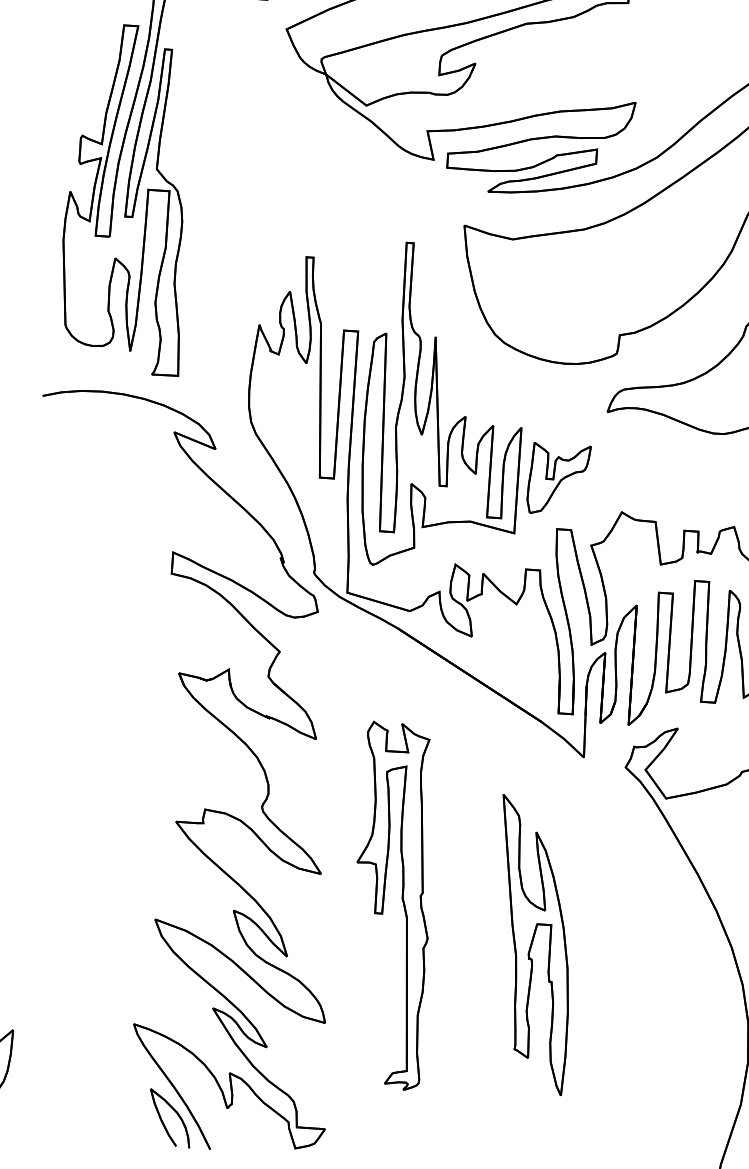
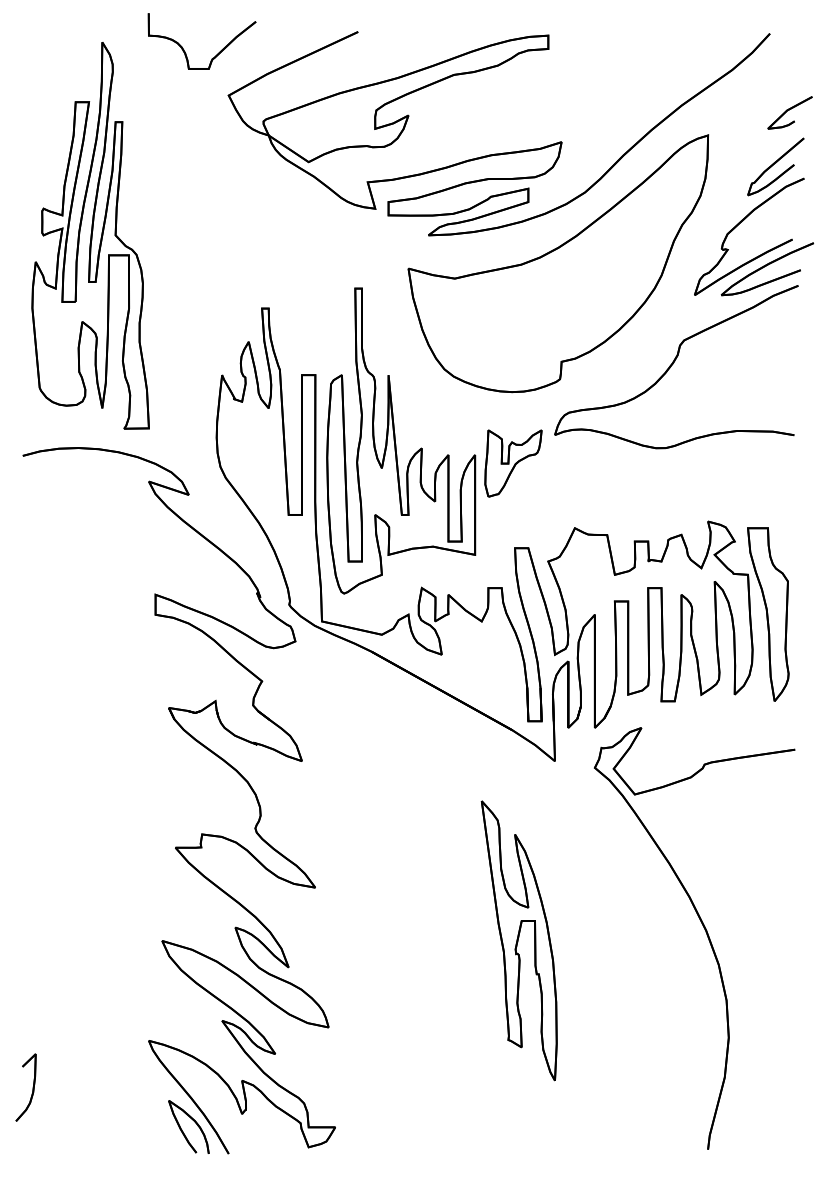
part: (558, 479) -> (513, 463), moved
part: (384, 904) -> (376, 912), removed

